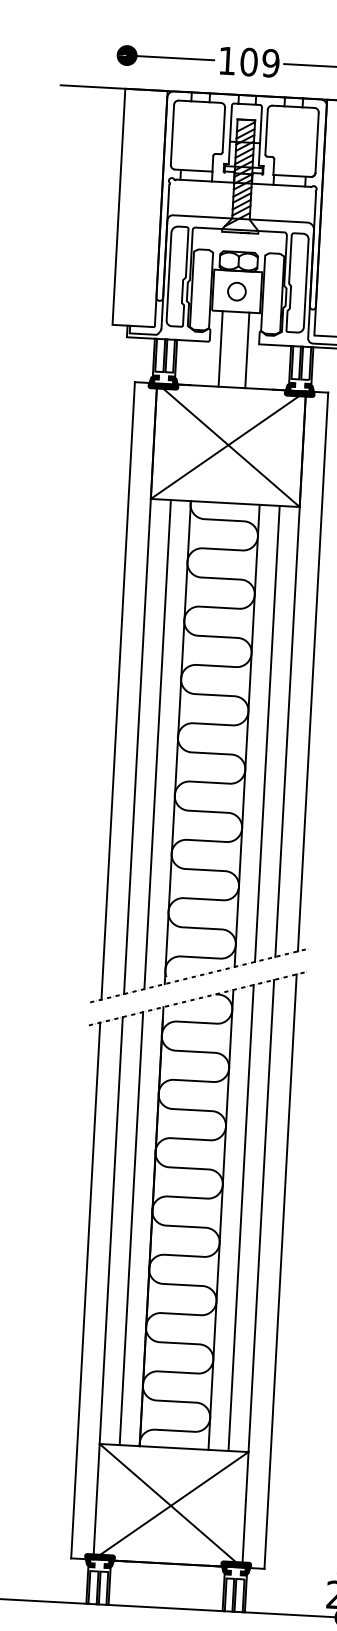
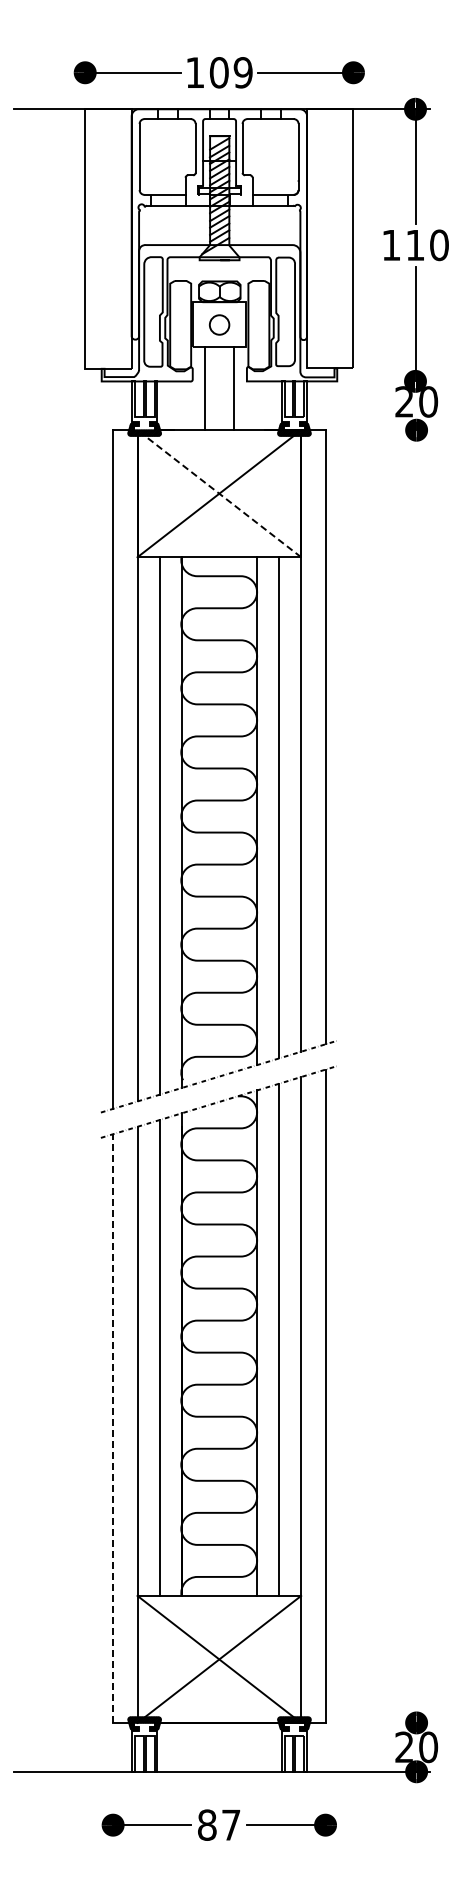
line: (232, 447) -> (223, 496), solid -> dashed
line: (86, 1290) -> (113, 1428), solid -> dashed

